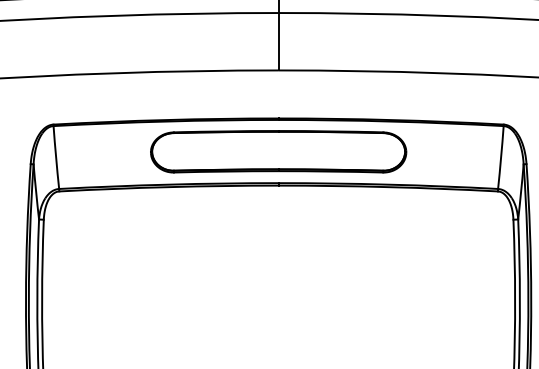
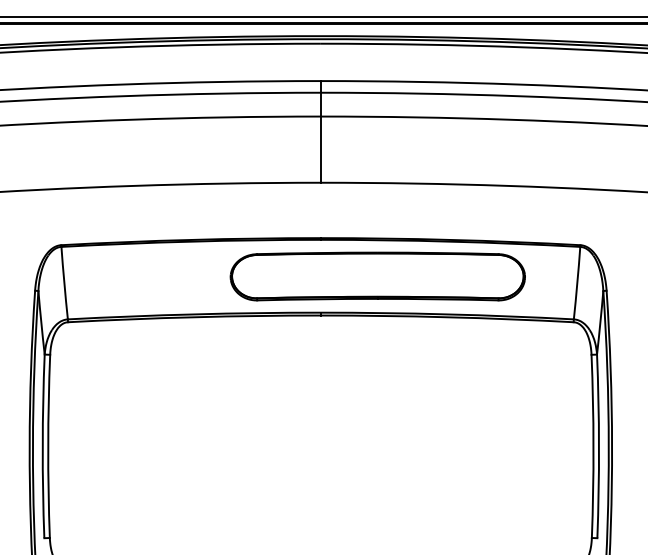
part: (278, 151) -> (377, 276), moved

